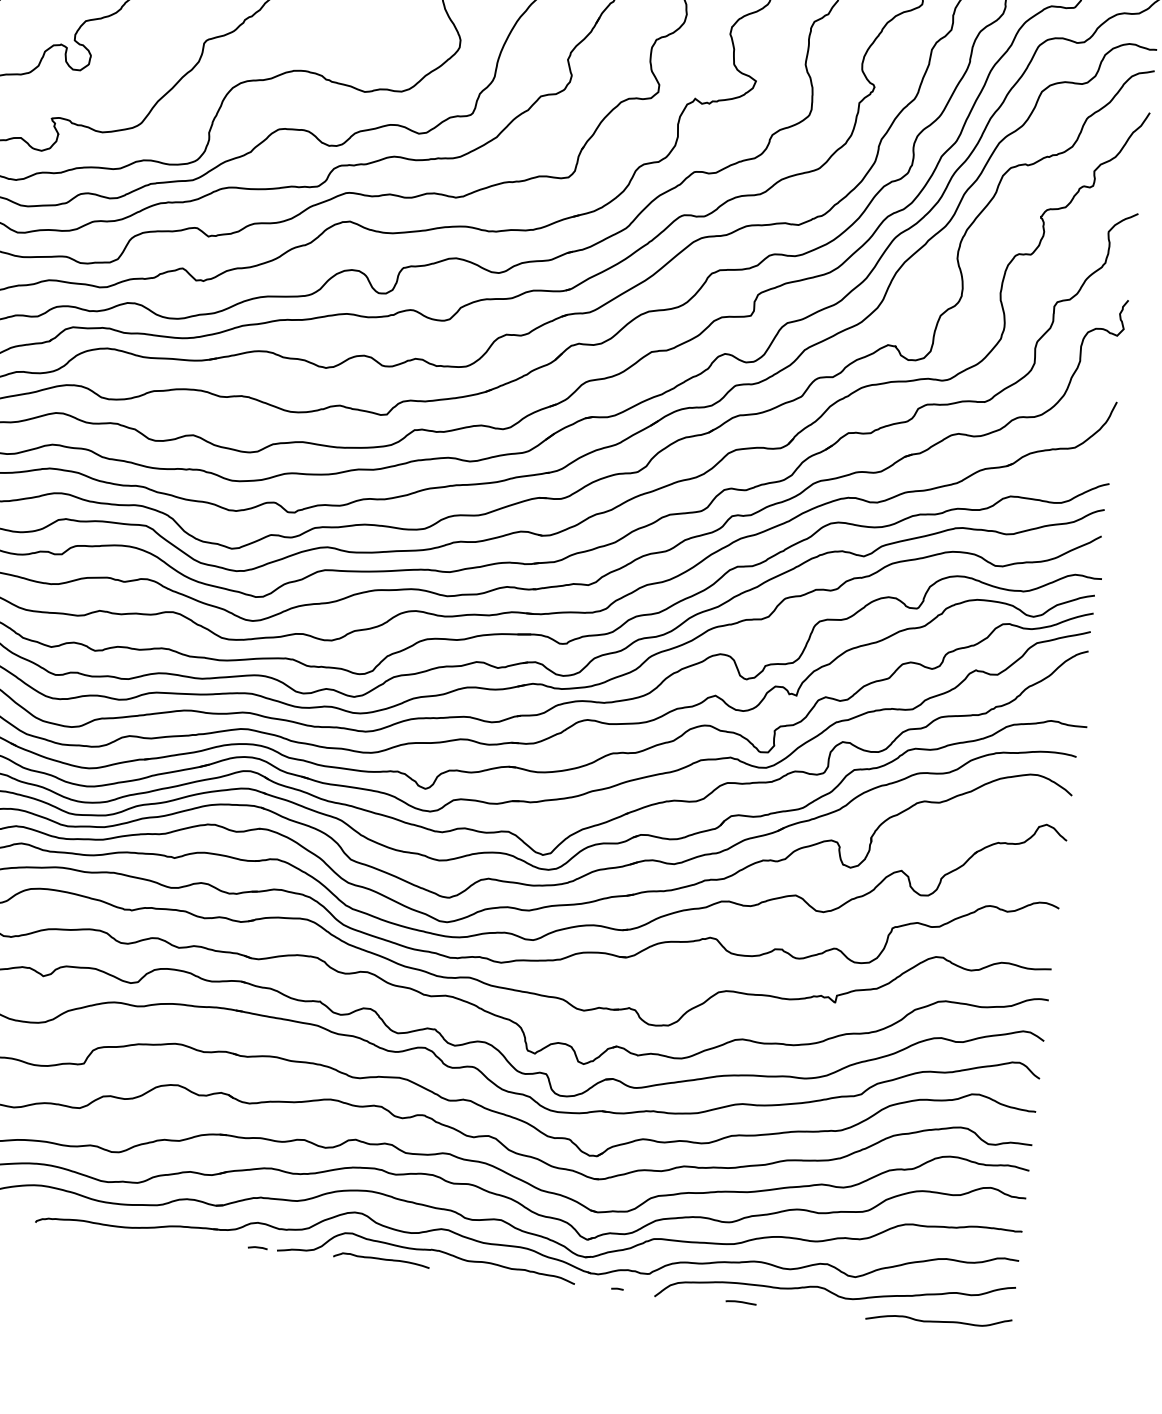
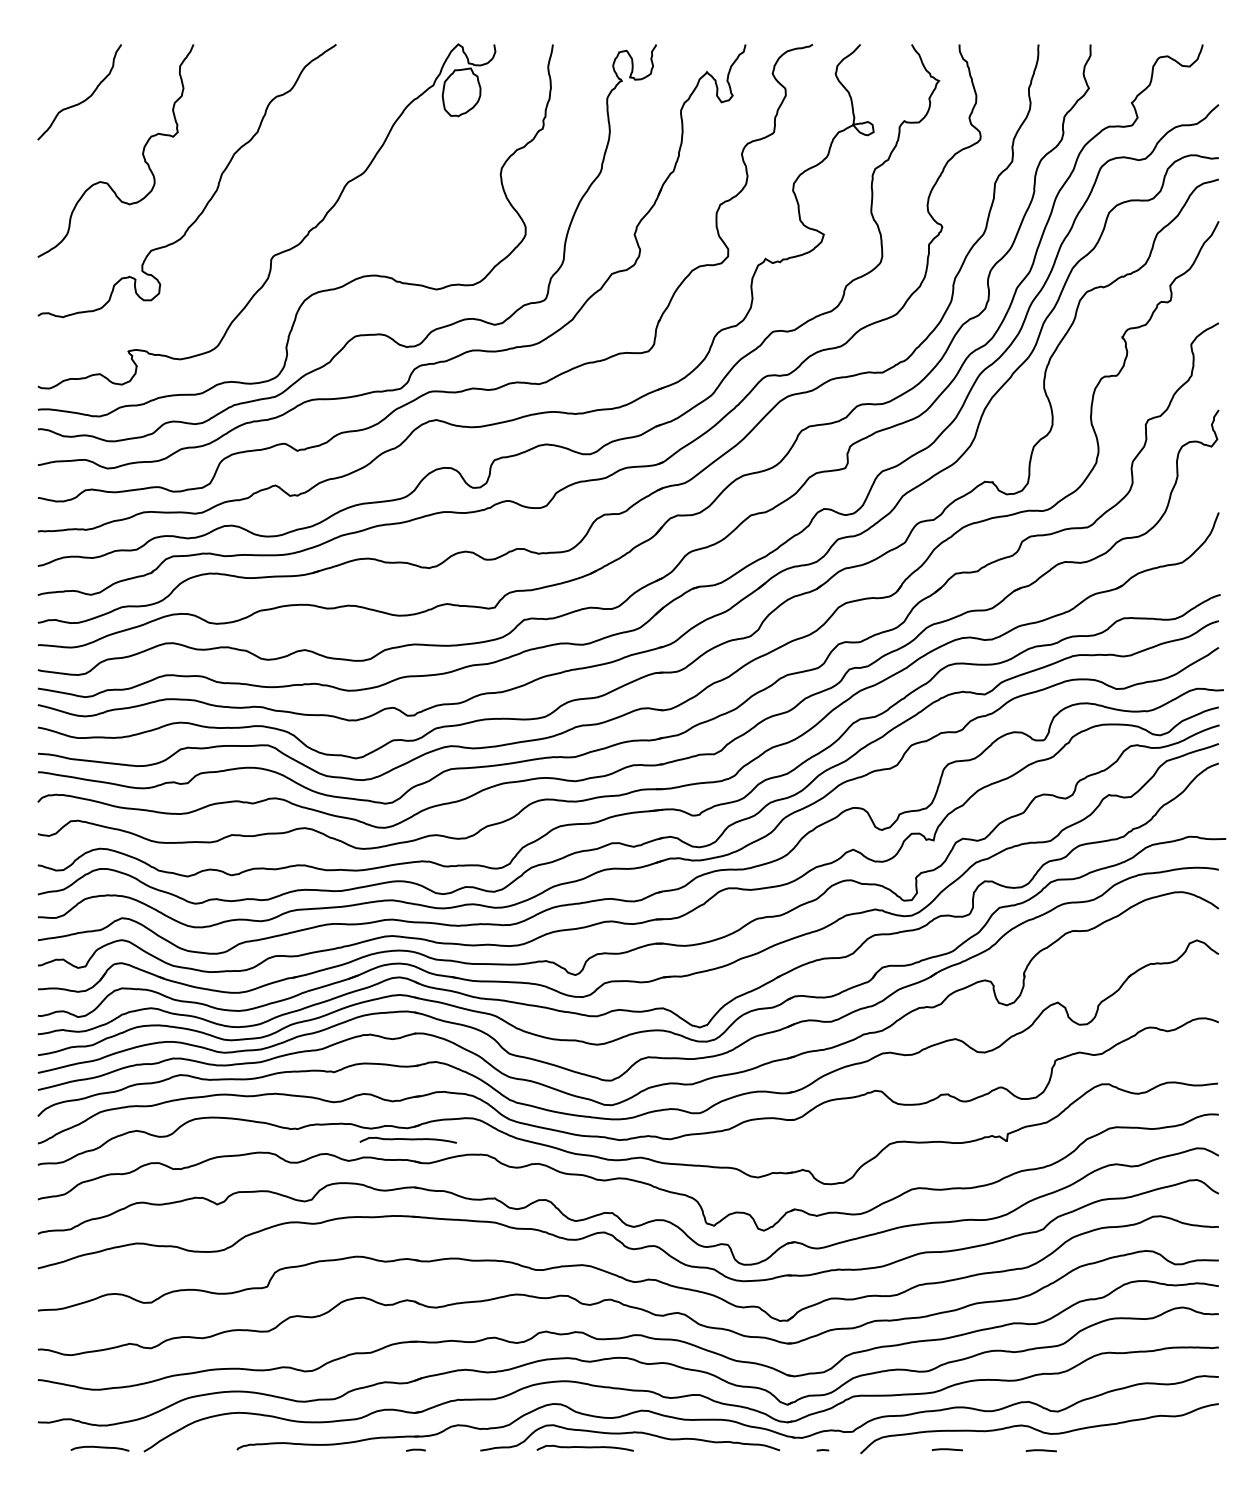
curve: (239, 933) -> (407, 1139), added
line: (257, 1247) -> (415, 1449), moved
line: (833, 1313) -> (1040, 1450), added
curve: (938, 1320) -> (1145, 1445), removed

